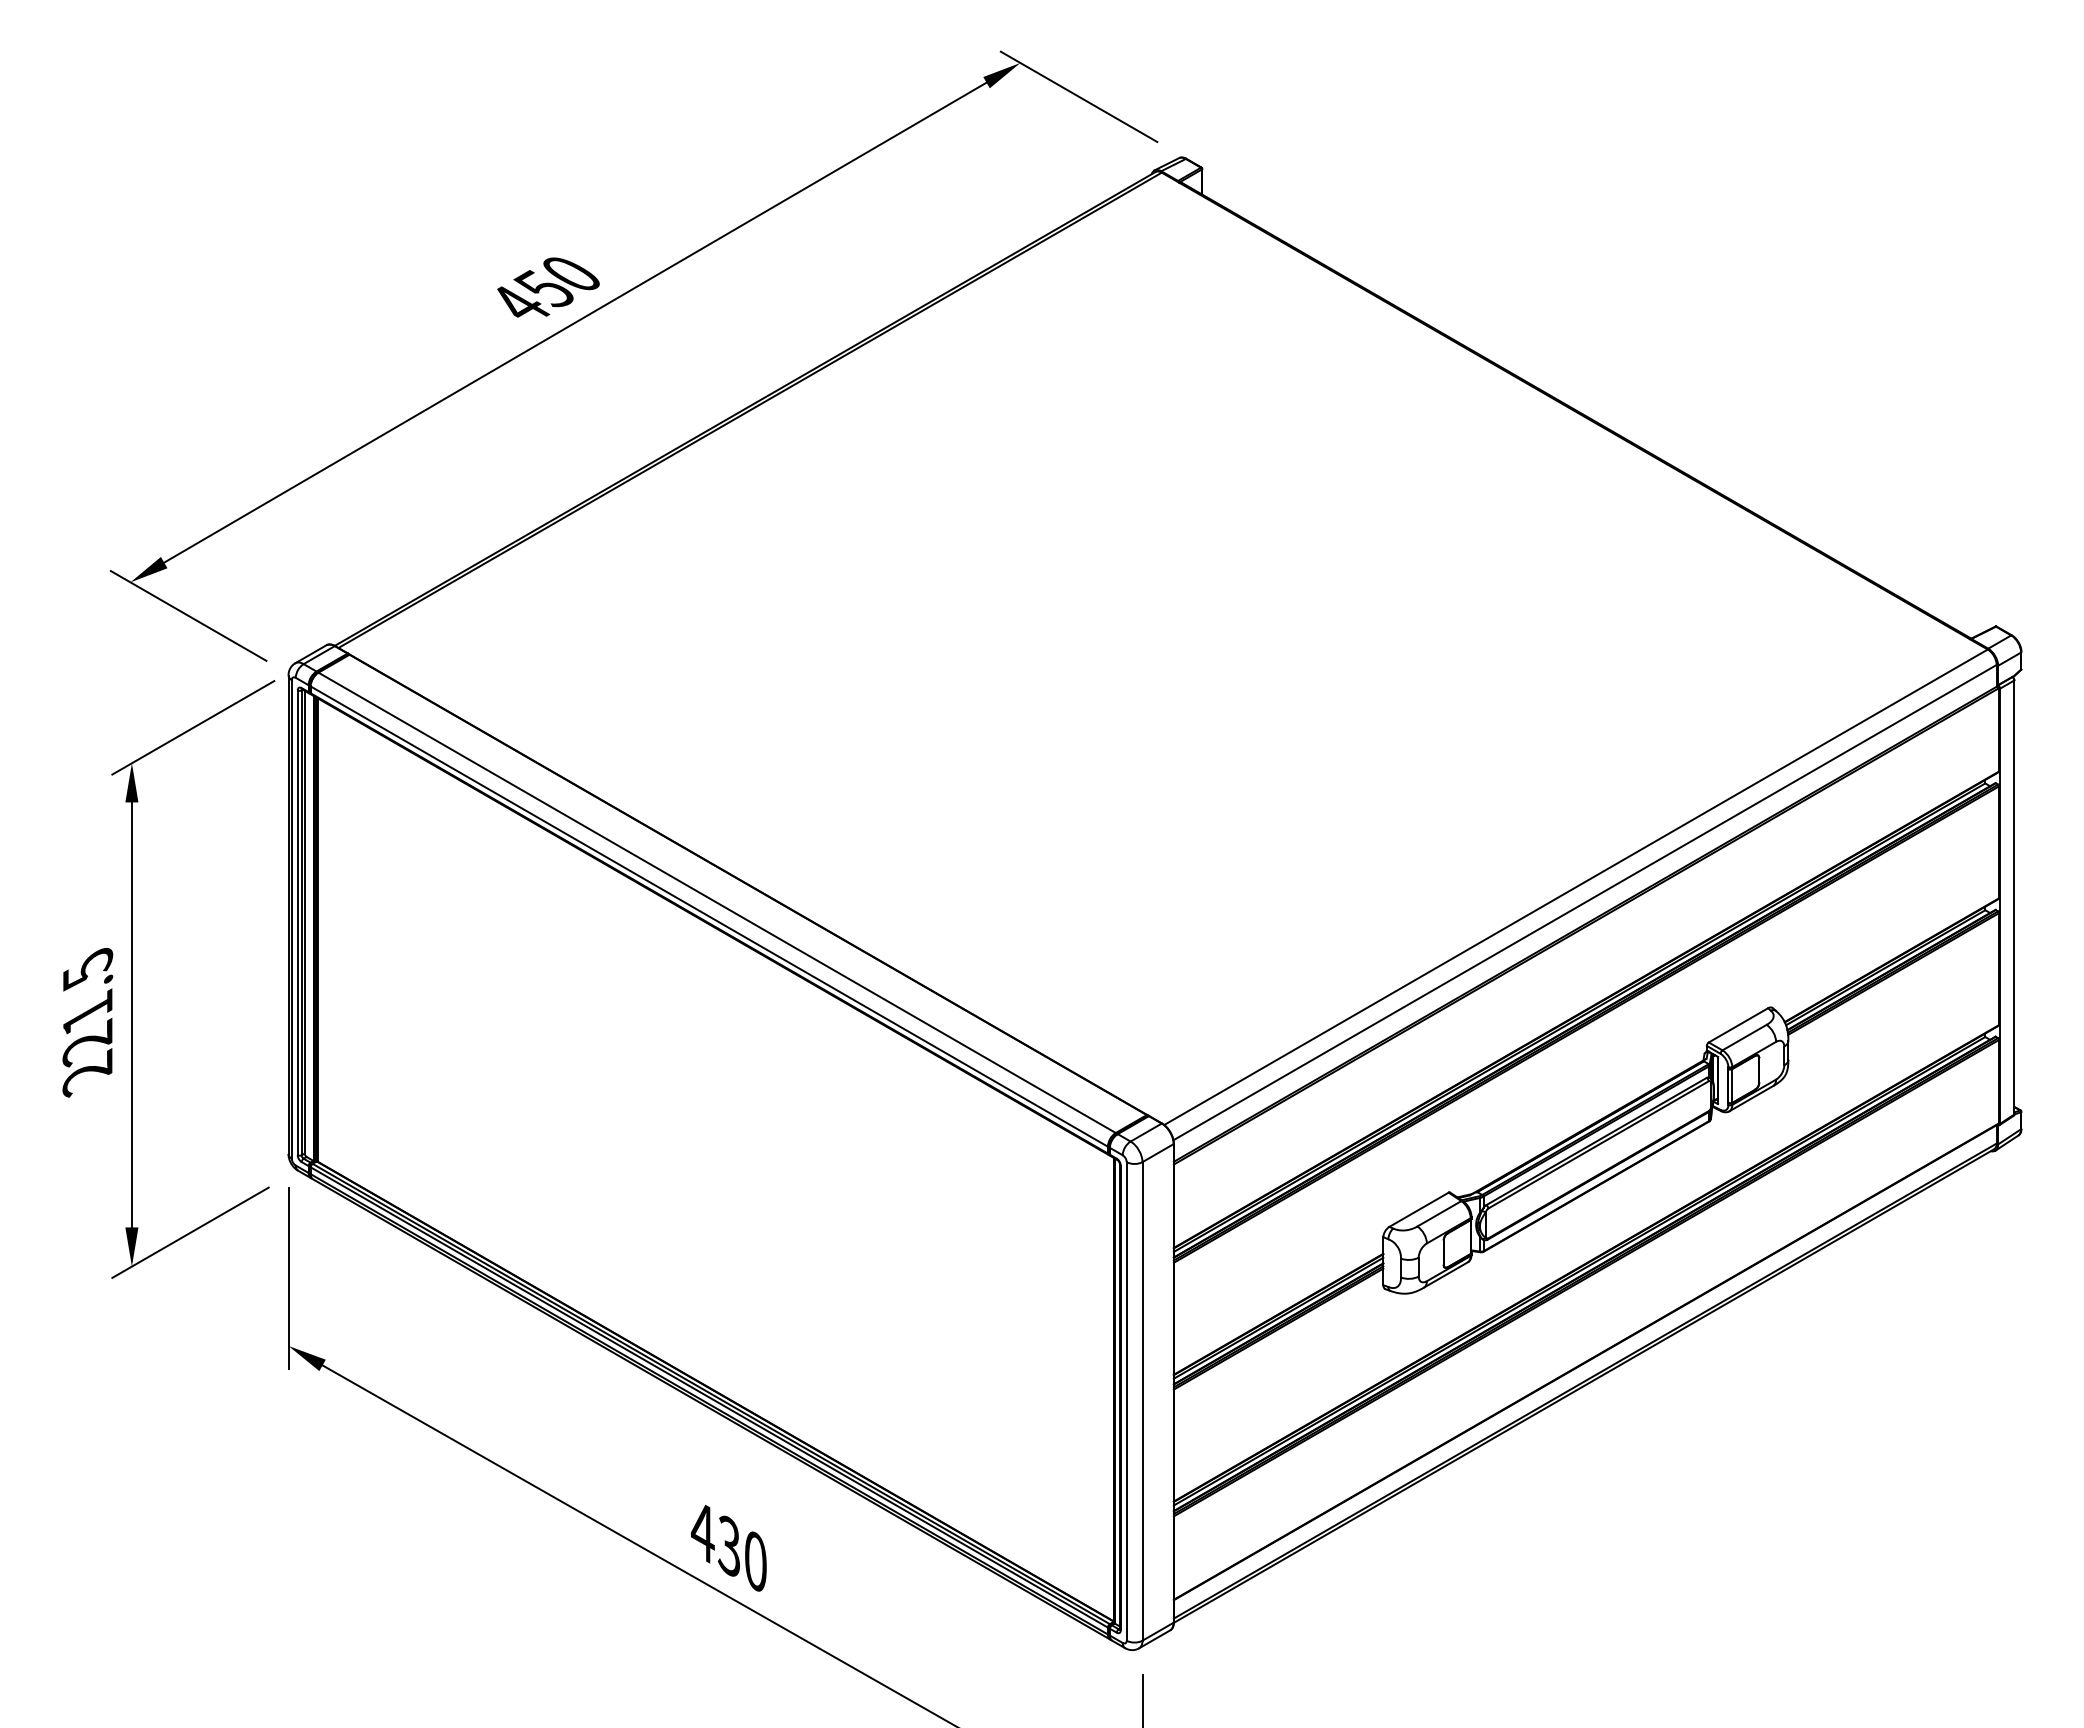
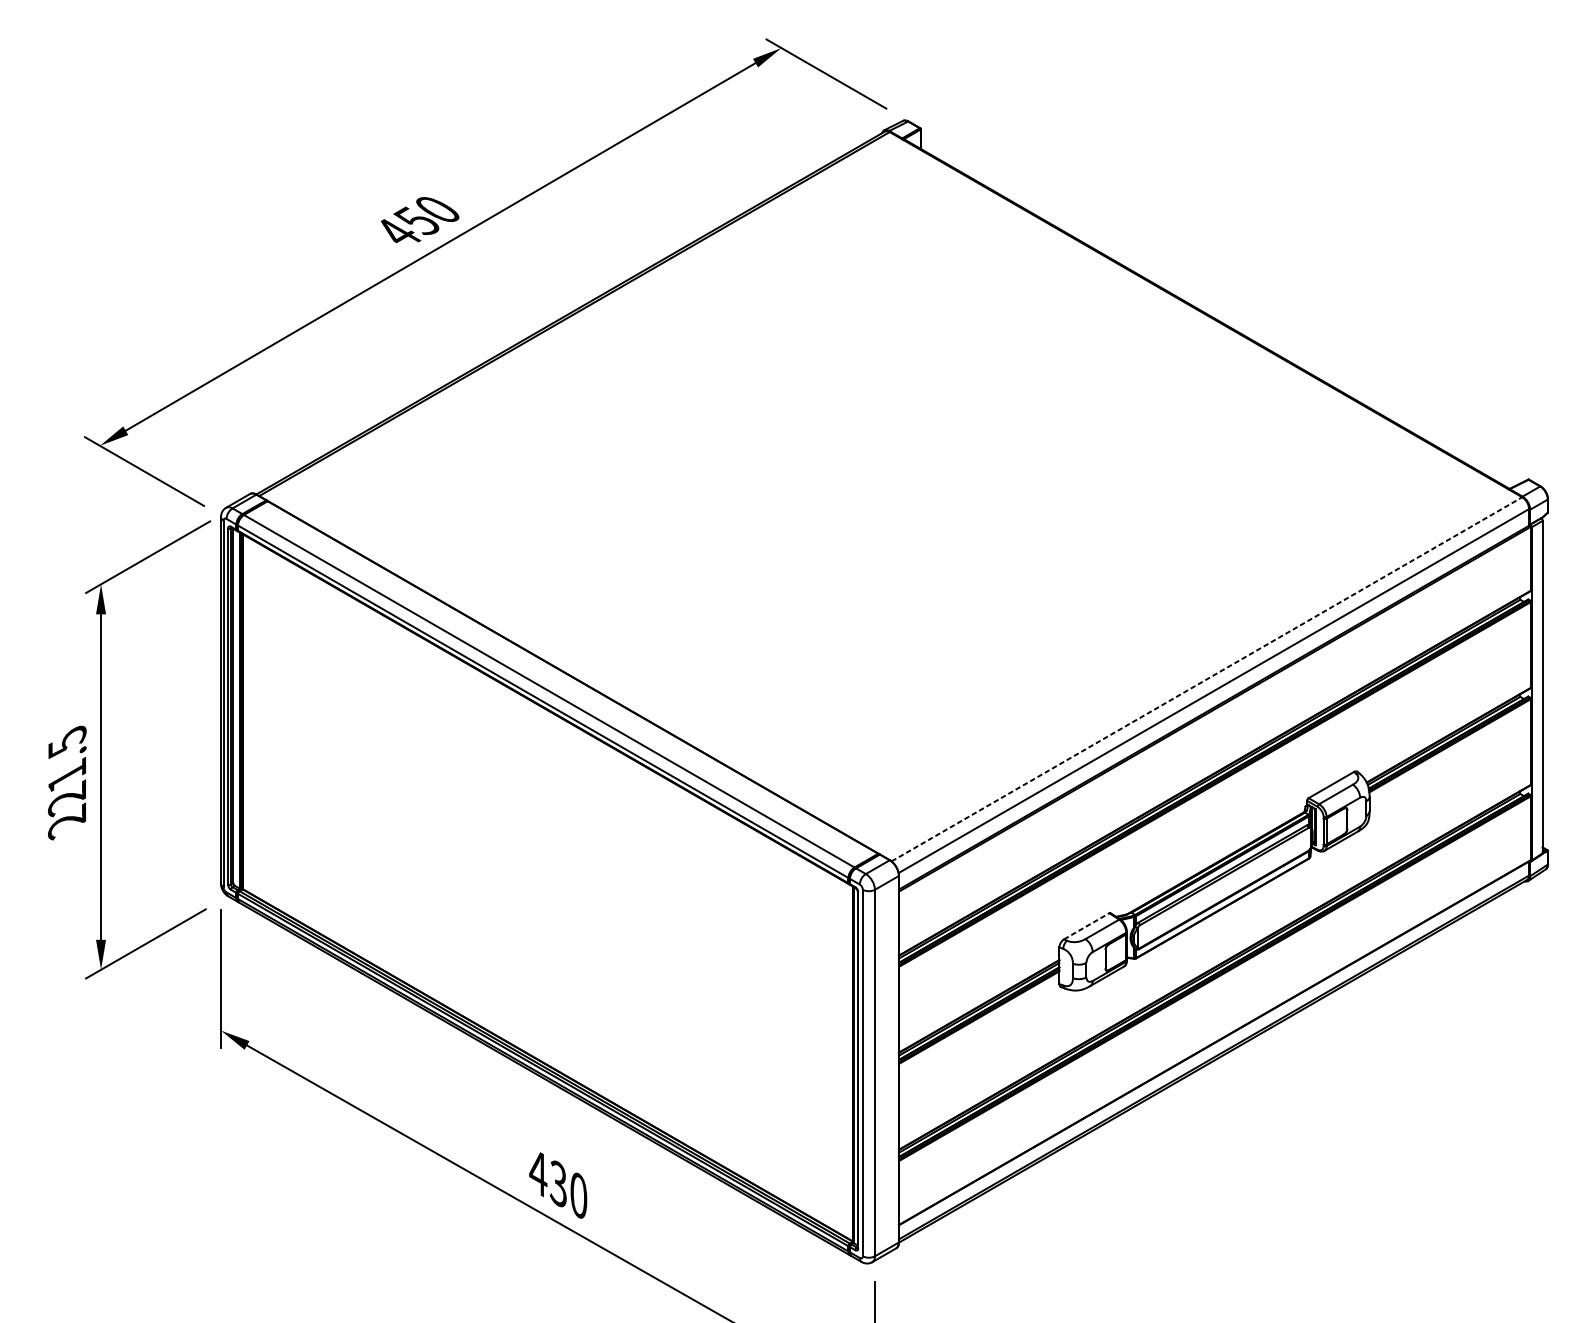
line: (1576, 887) -> (1207, 679), solid -> dashed
line: (1419, 1209) -> (1087, 926), solid -> dashed

